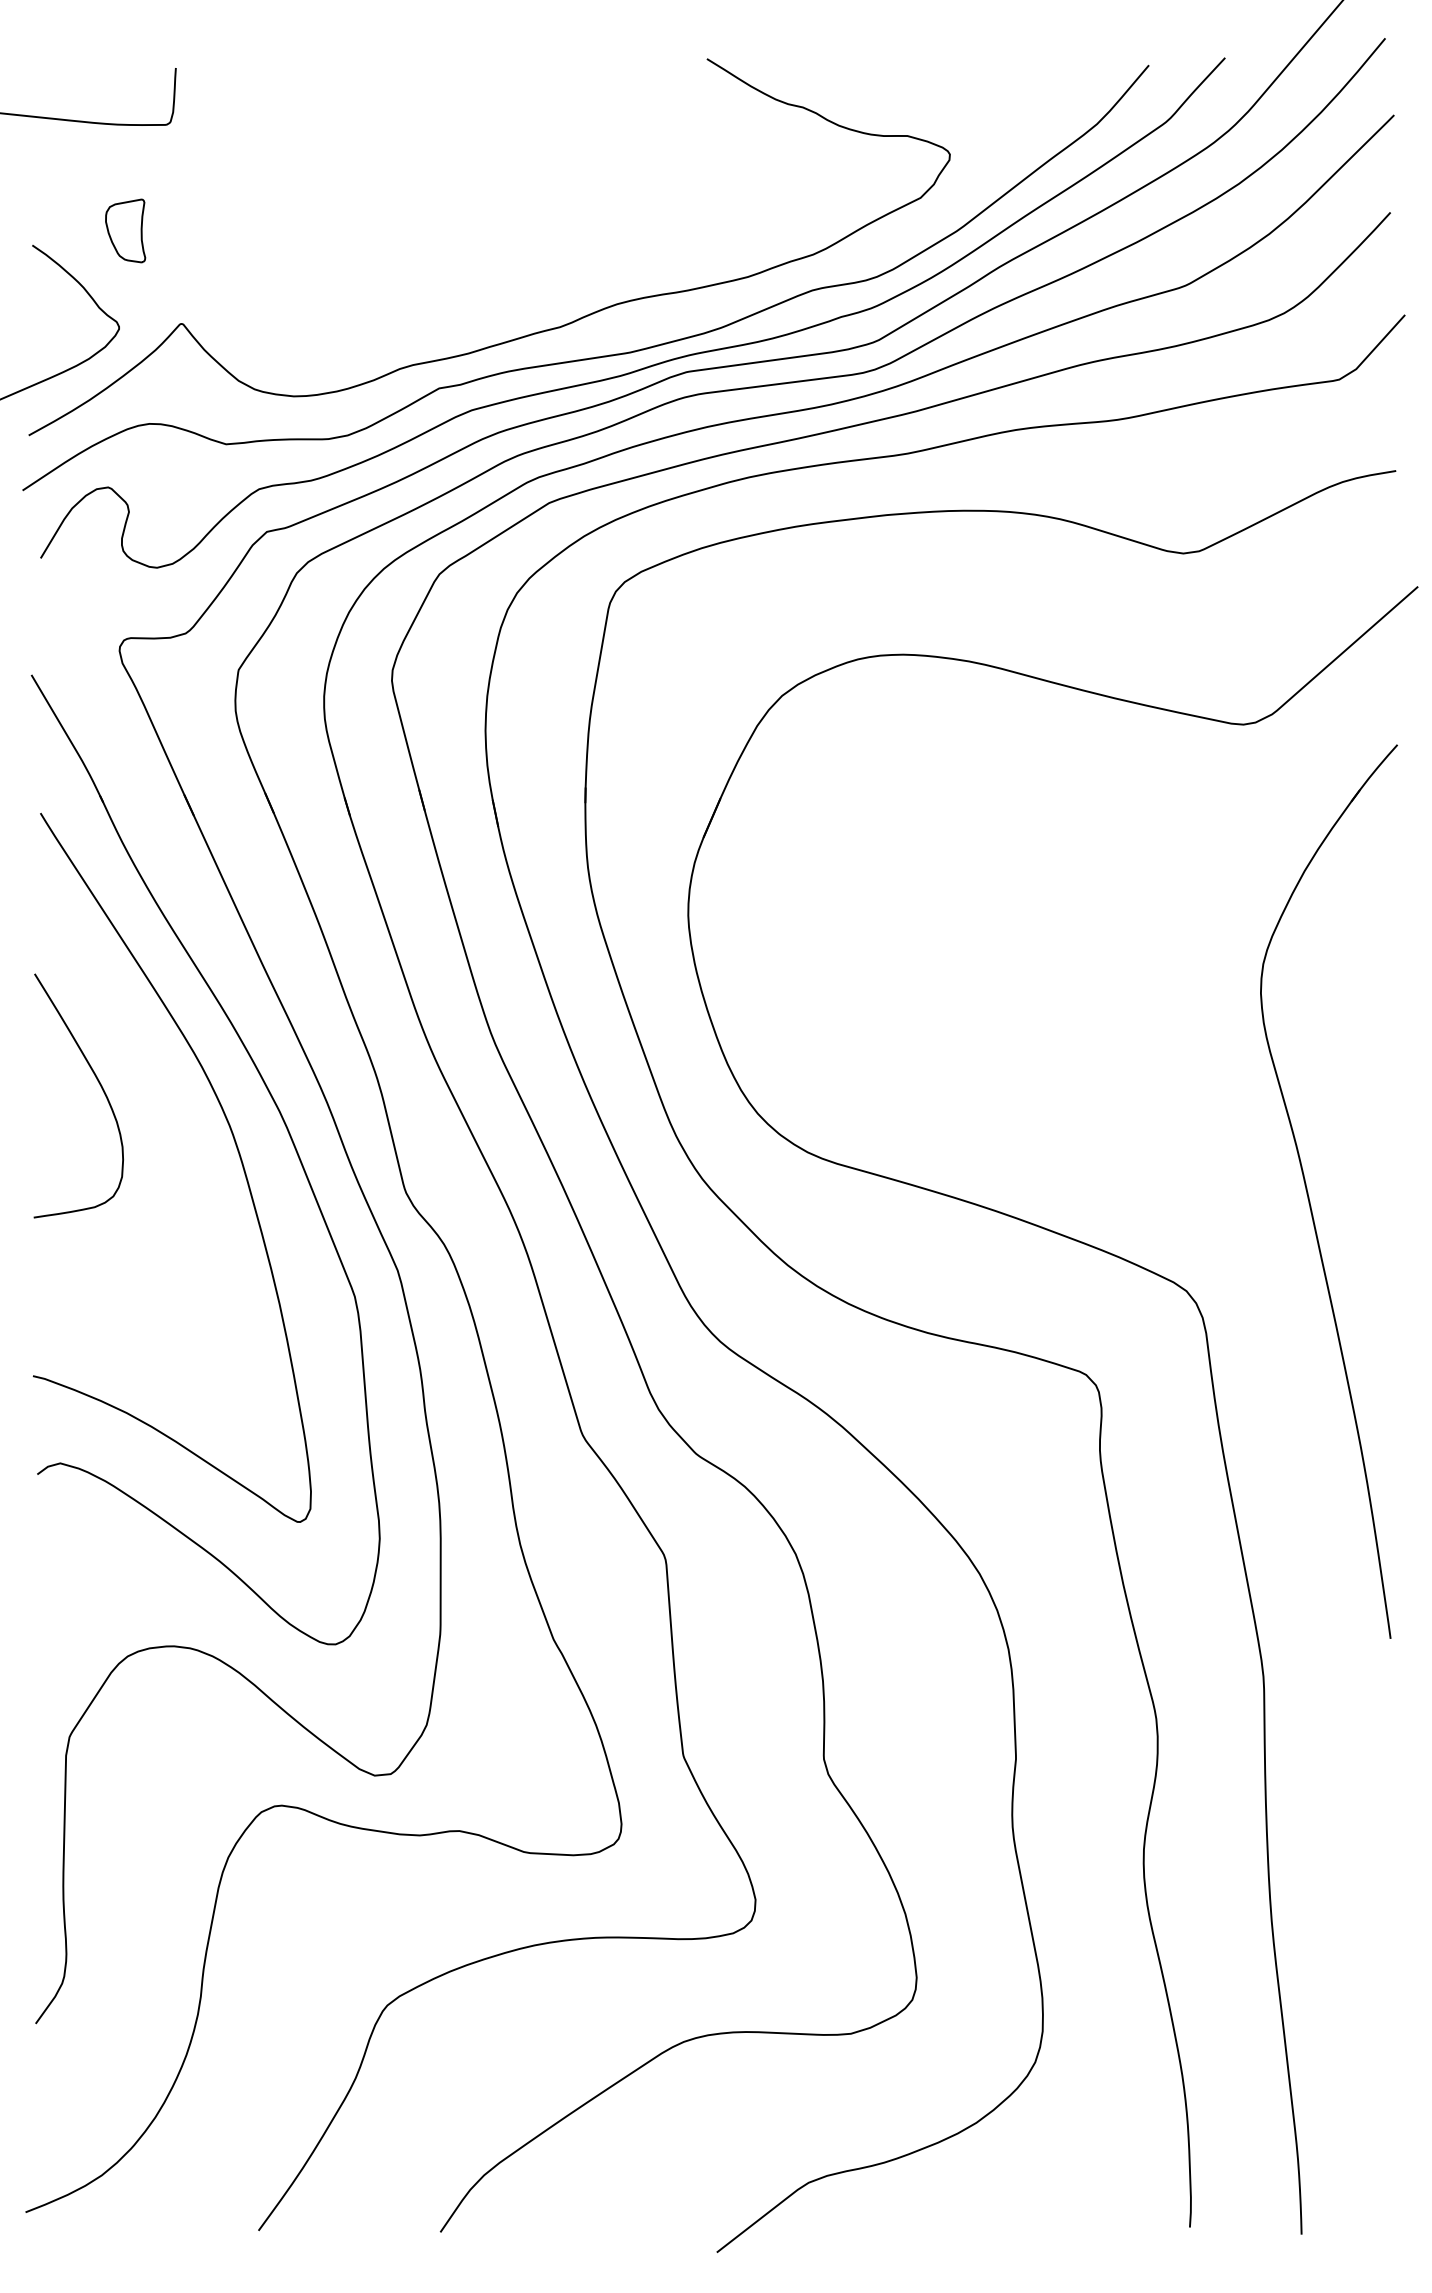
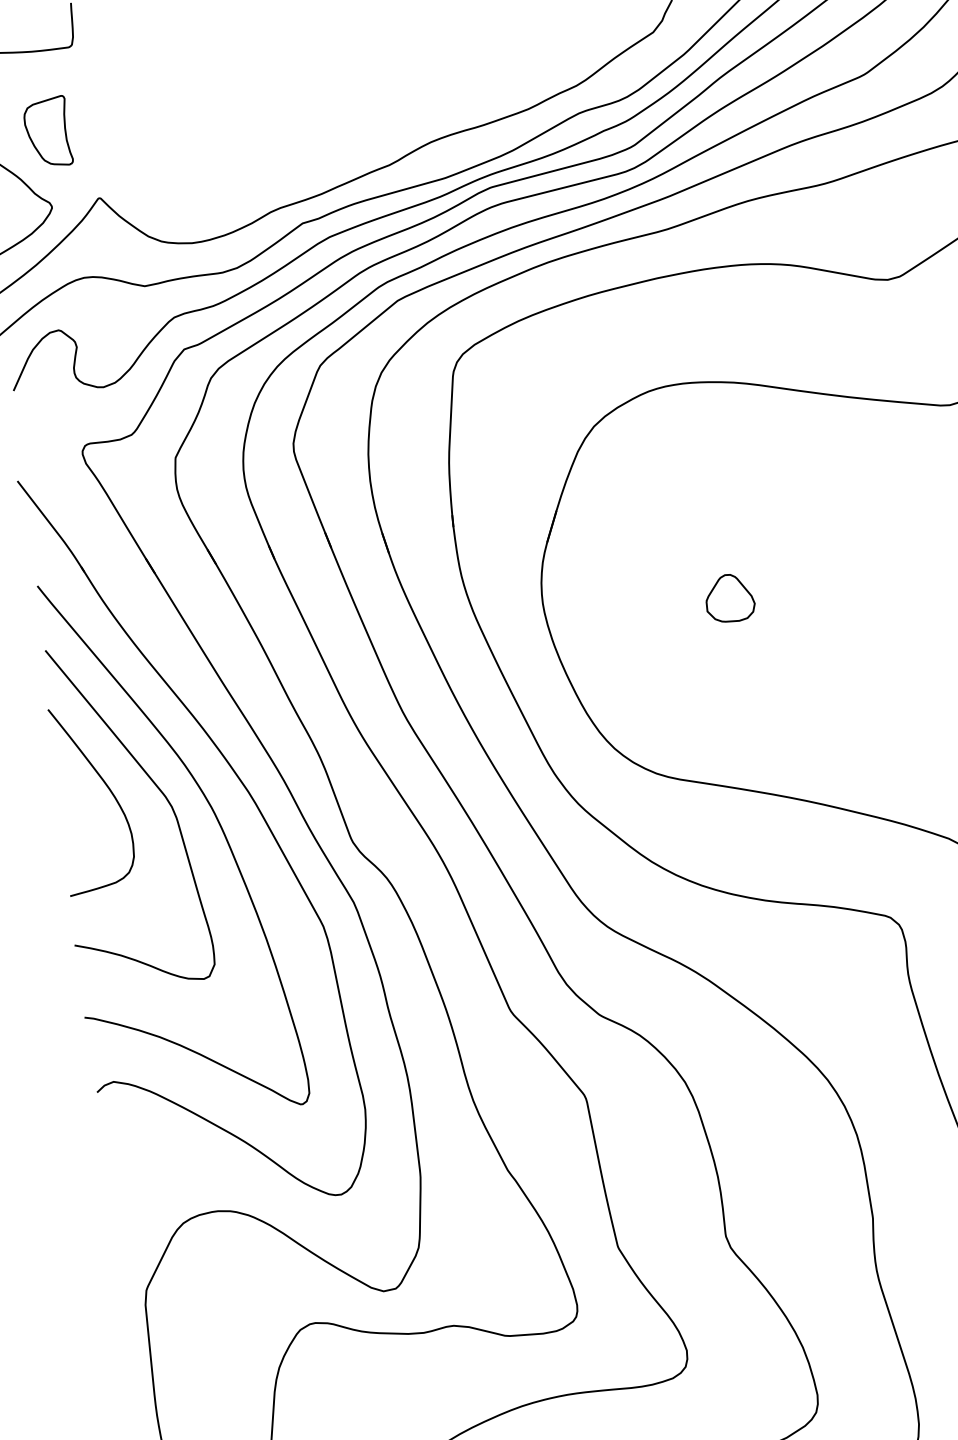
part: (125, 230) -> (47, 132), size x1.43
part: (929, 938) -> (729, 598), added
curve: (162, 1091) -> (156, 787), added

